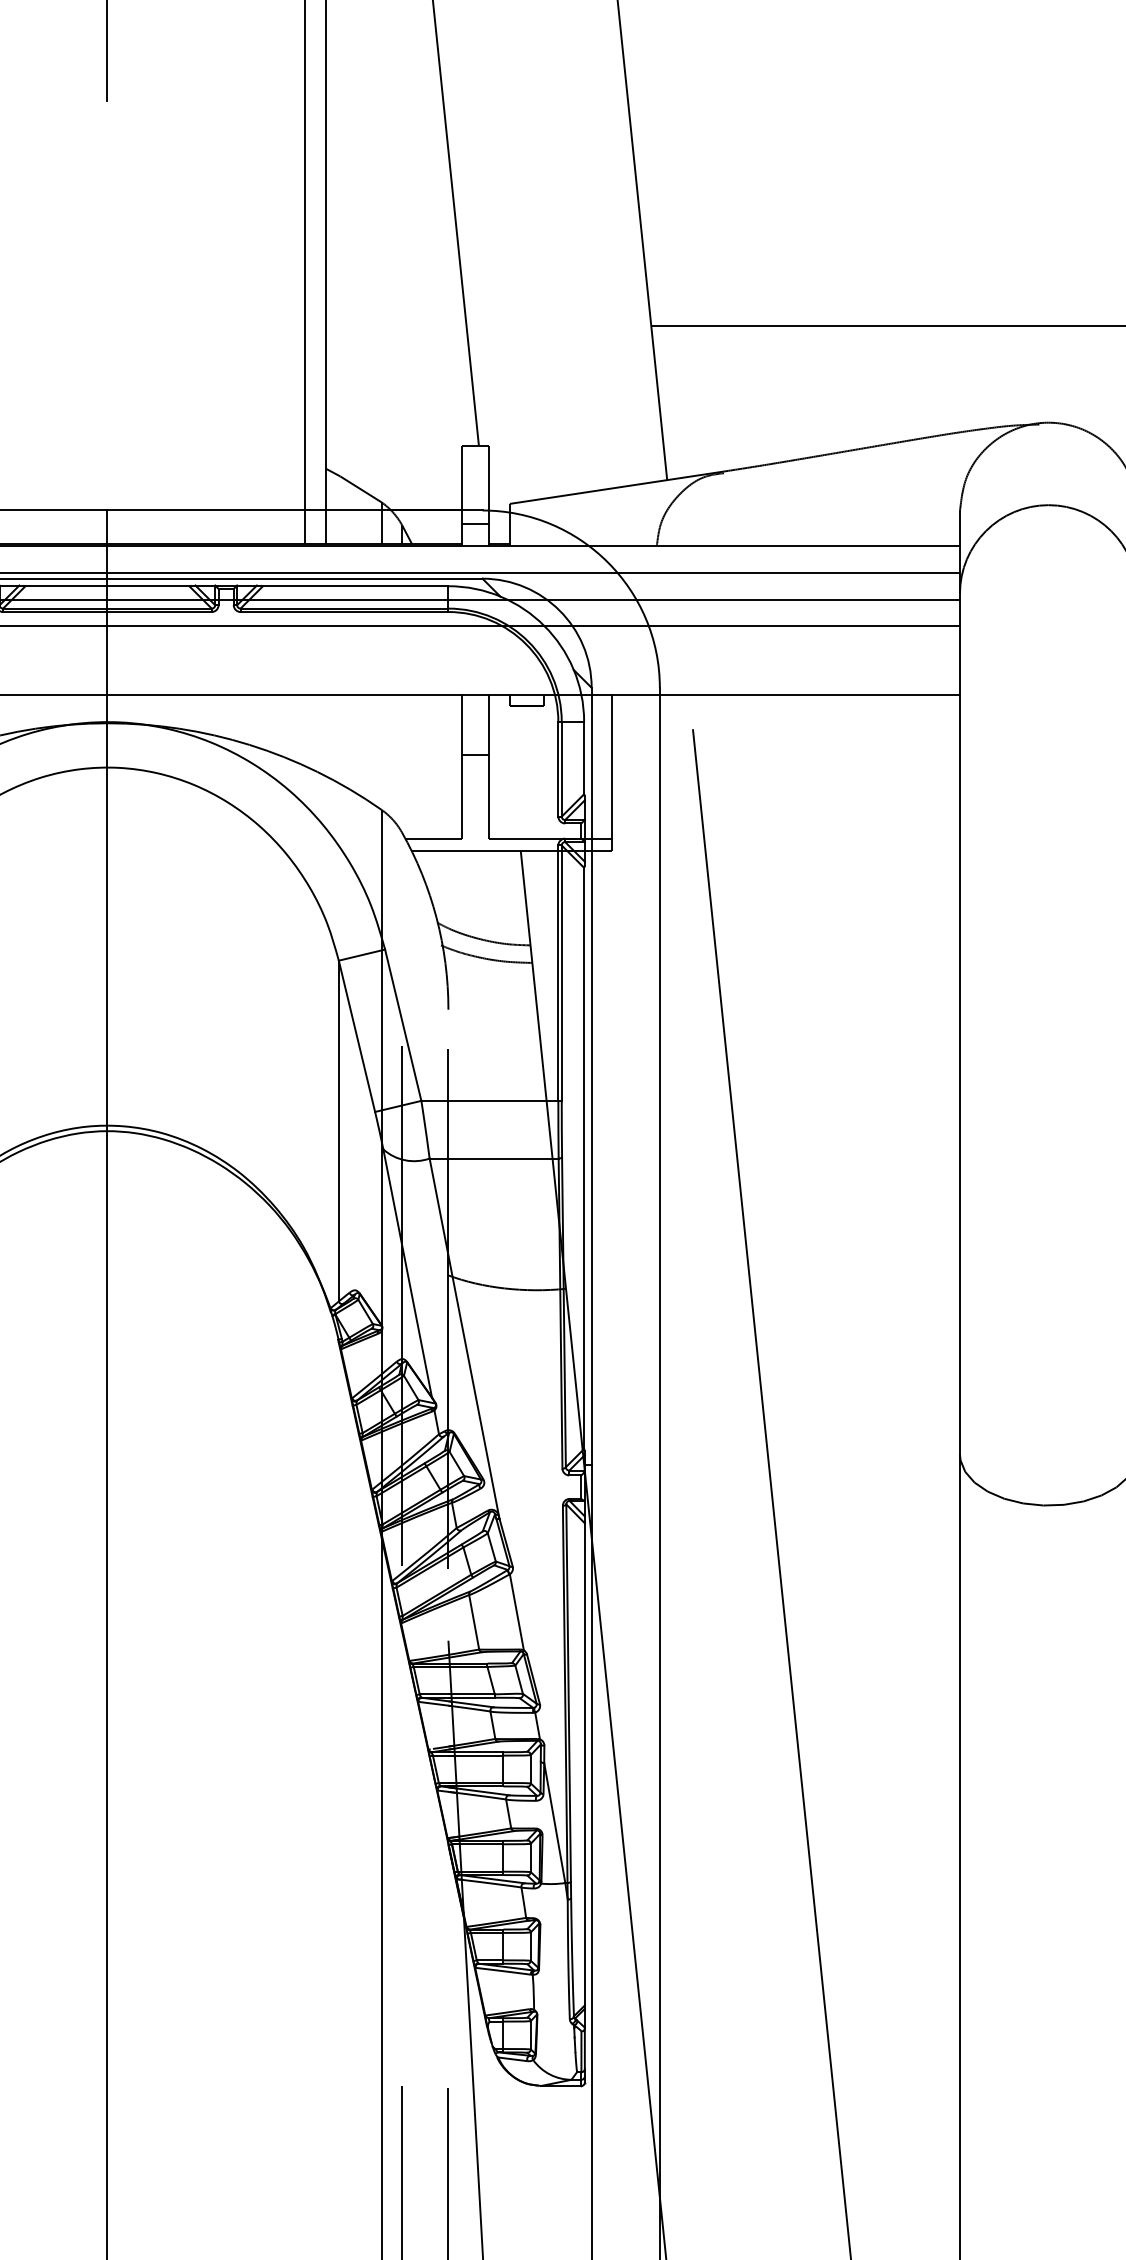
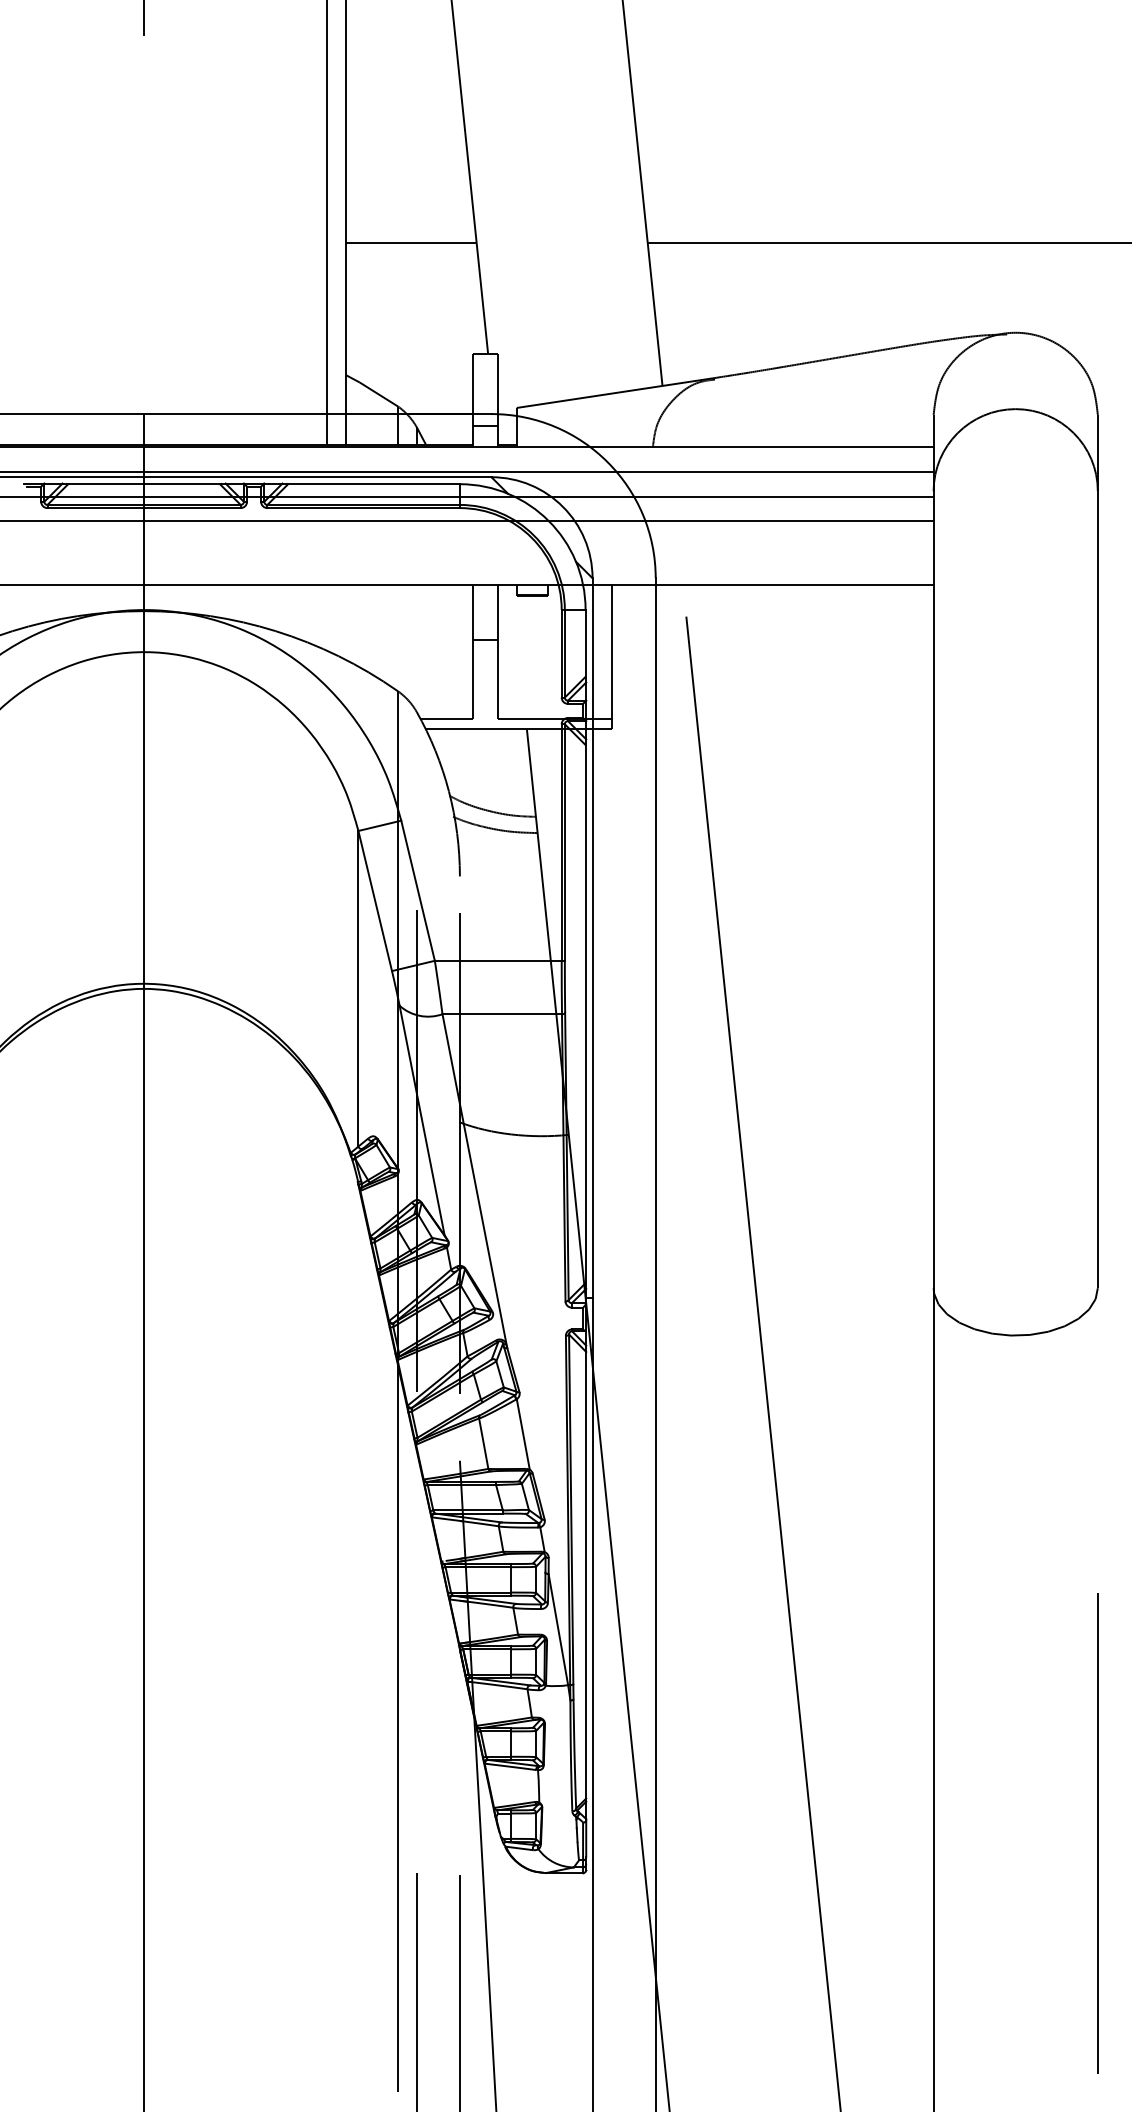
line: (396, 326) -> (411, 243), added

